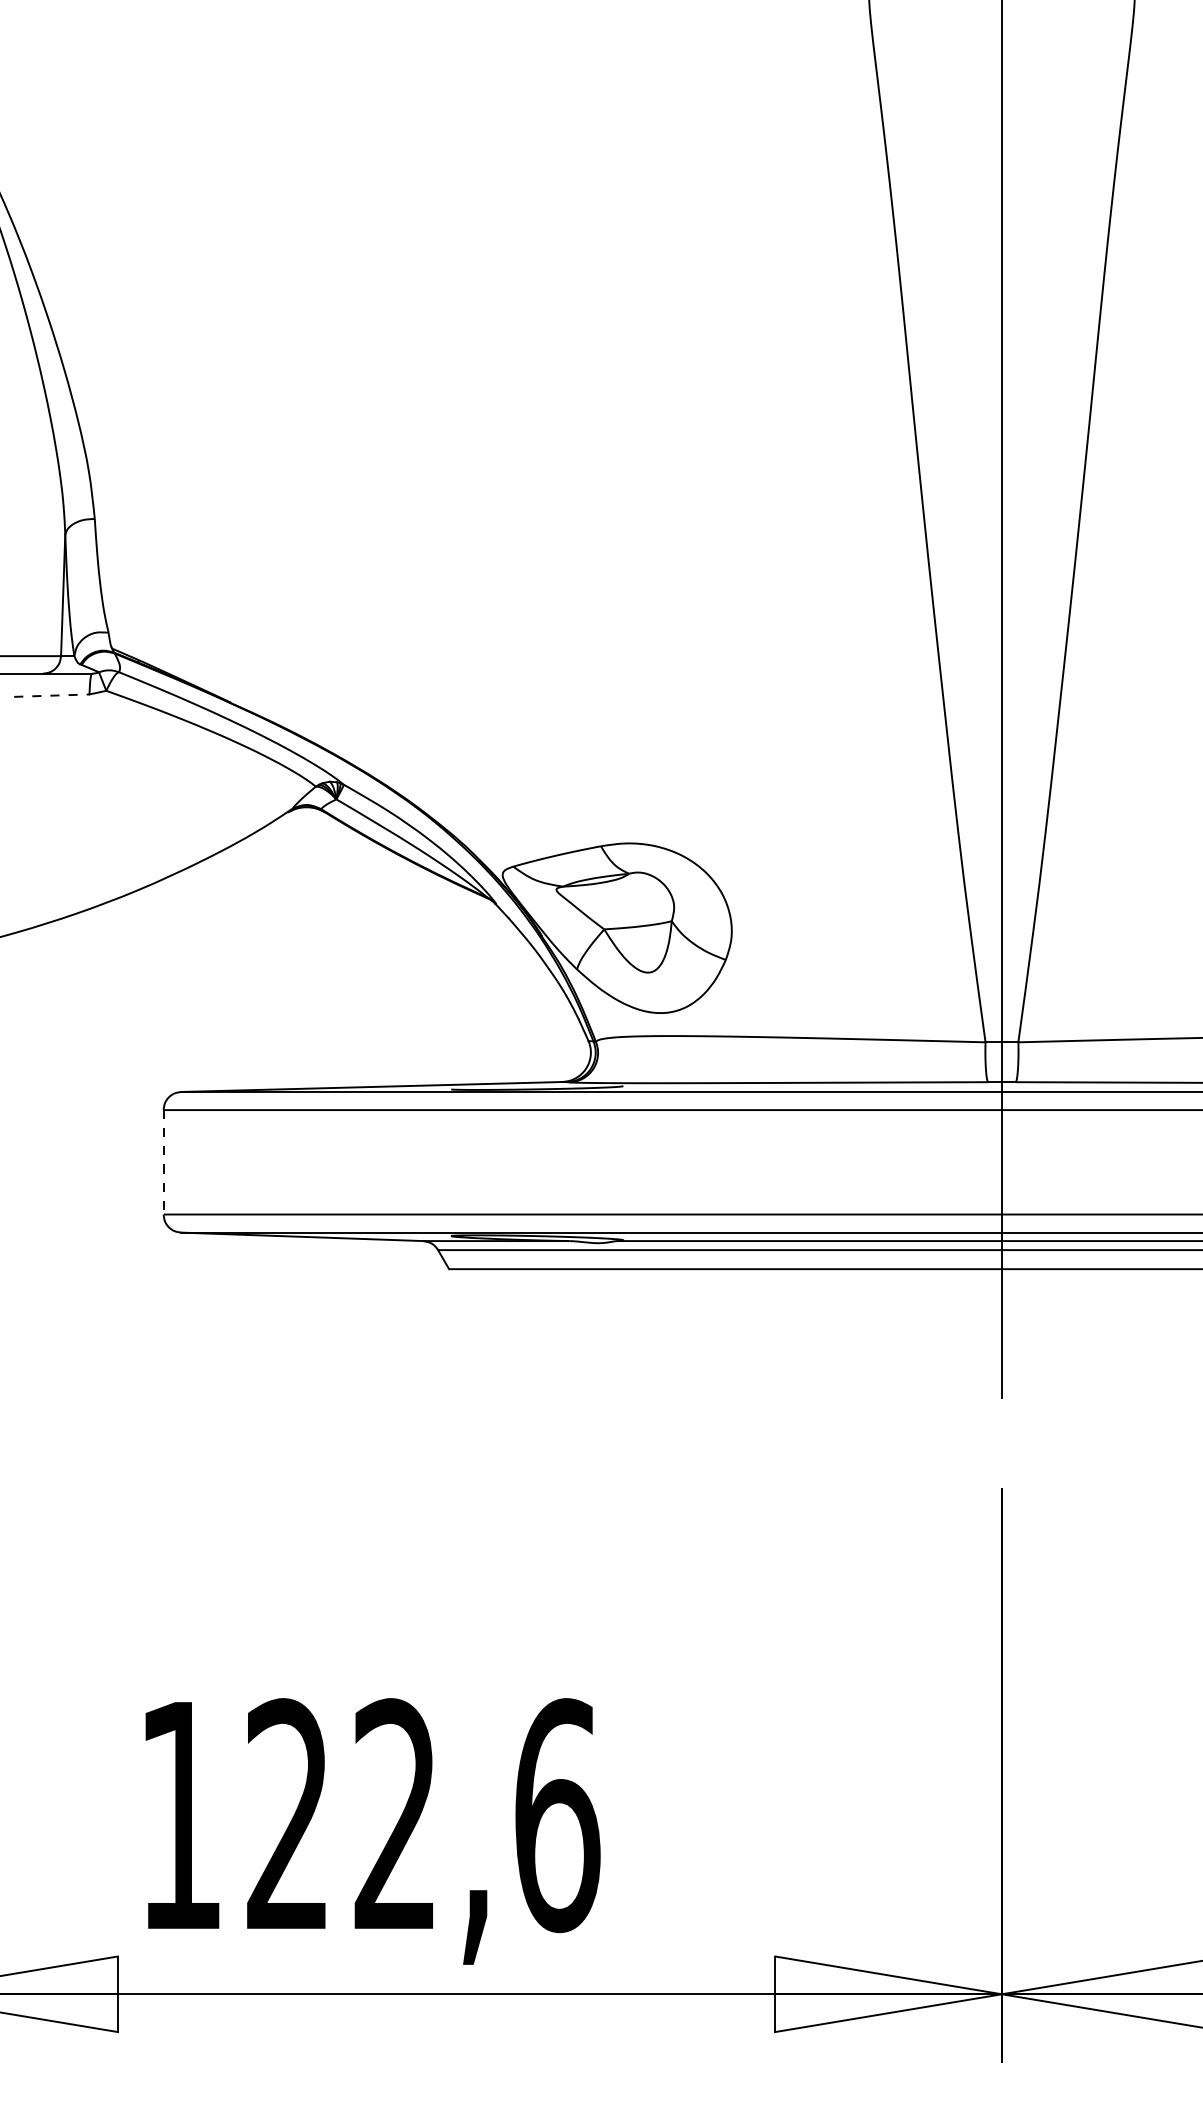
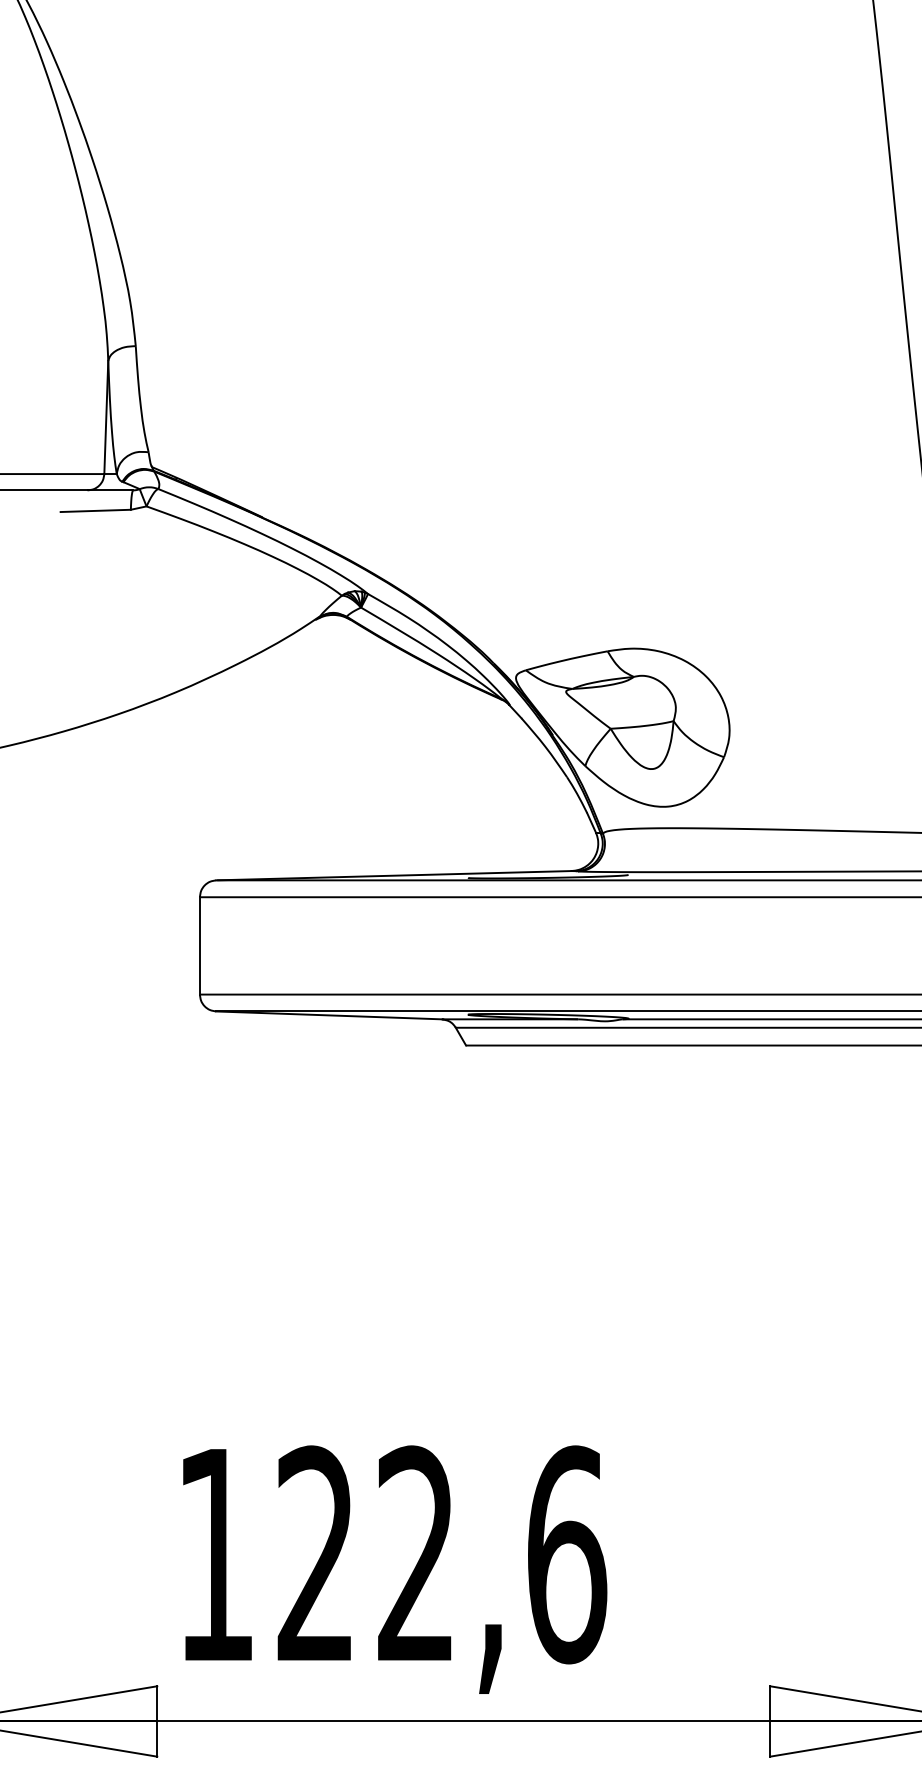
line: (51, 695) -> (95, 510), dashed -> solid
line: (163, 1162) -> (199, 946), dashed -> solid

